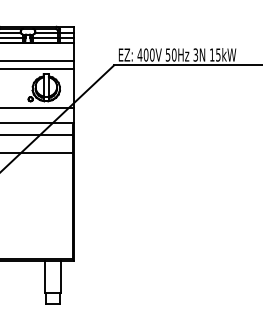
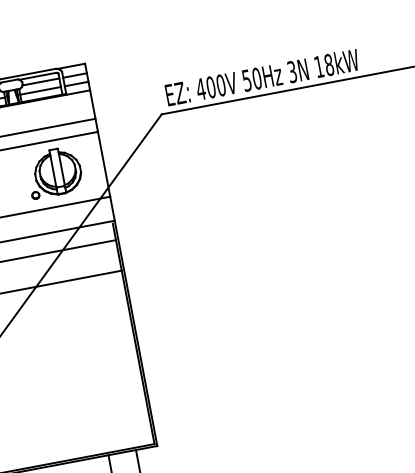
text: (218, 54) -> (329, 64), 15kW -> 18kW

